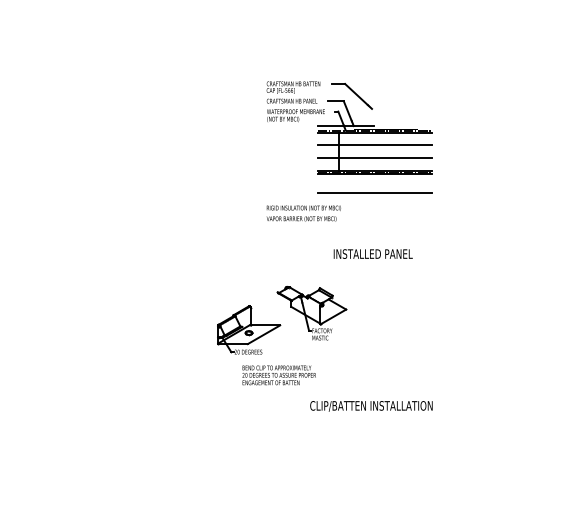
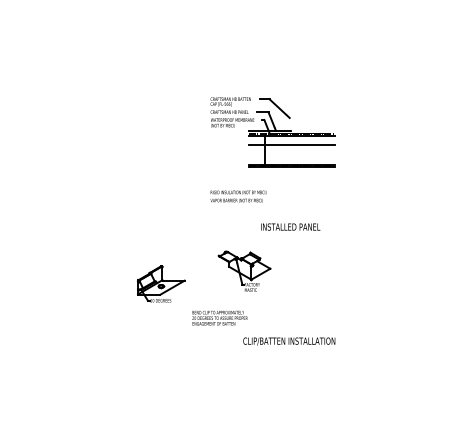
line: (374, 158) -> (291, 155), removed
line: (374, 193) -> (291, 181), removed
part: (249, 329) -> (161, 283), moved

